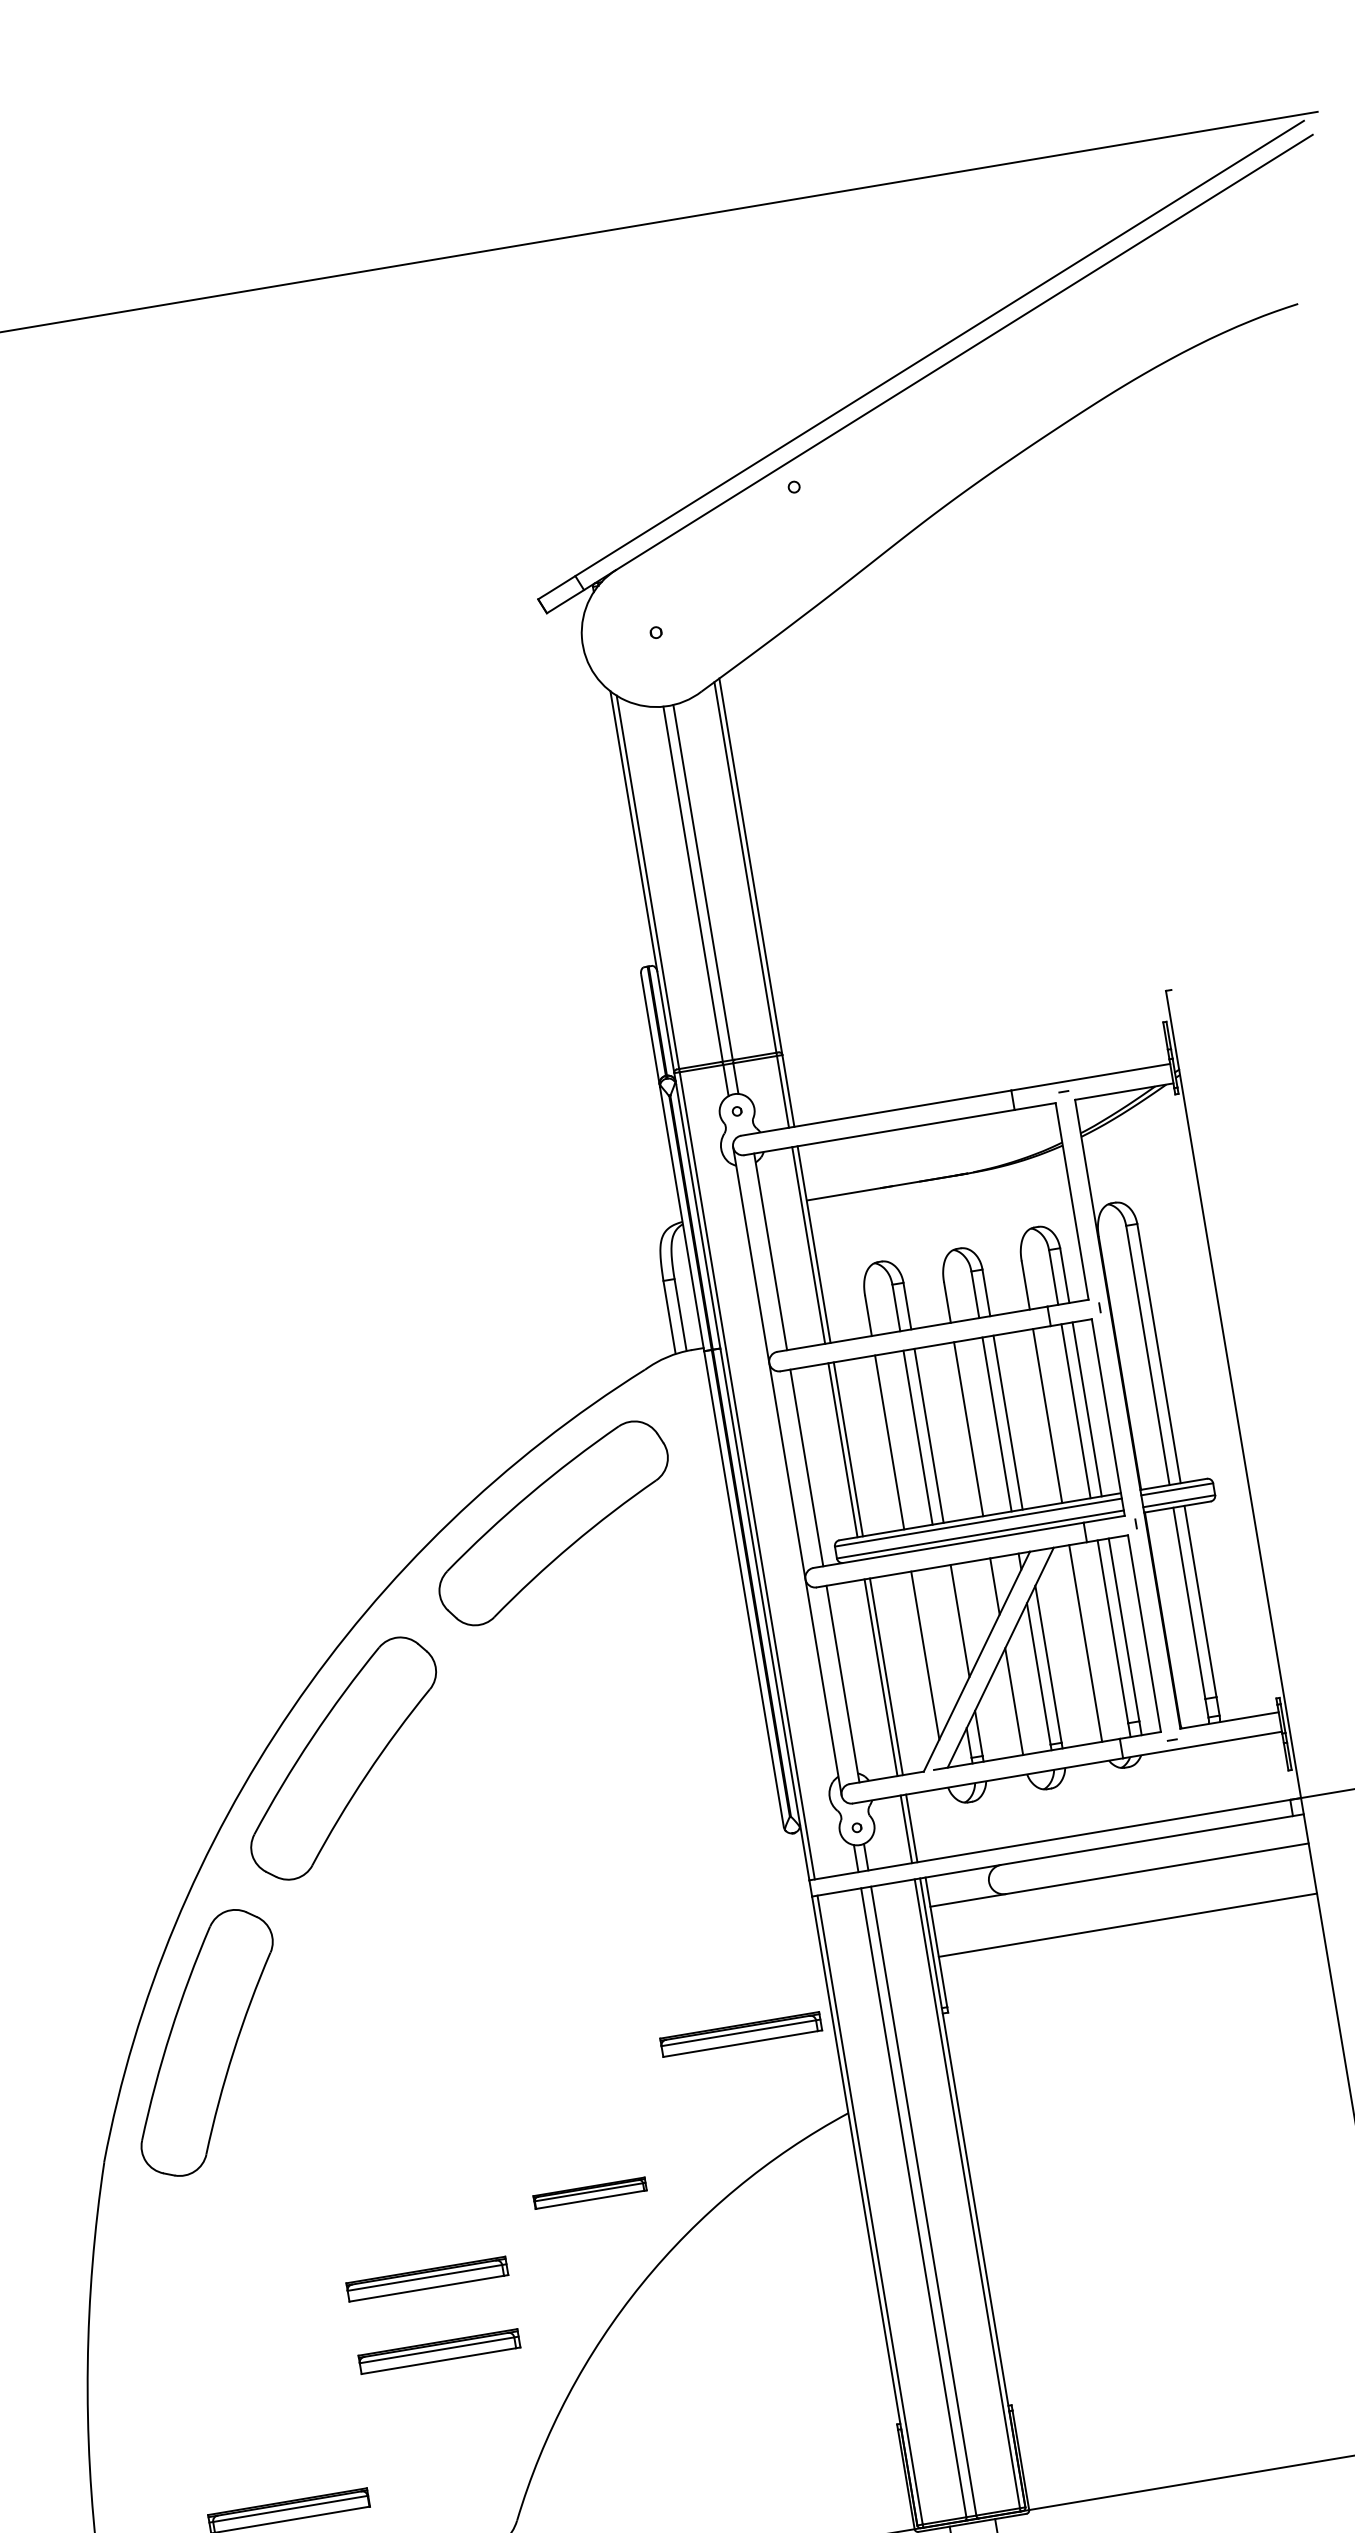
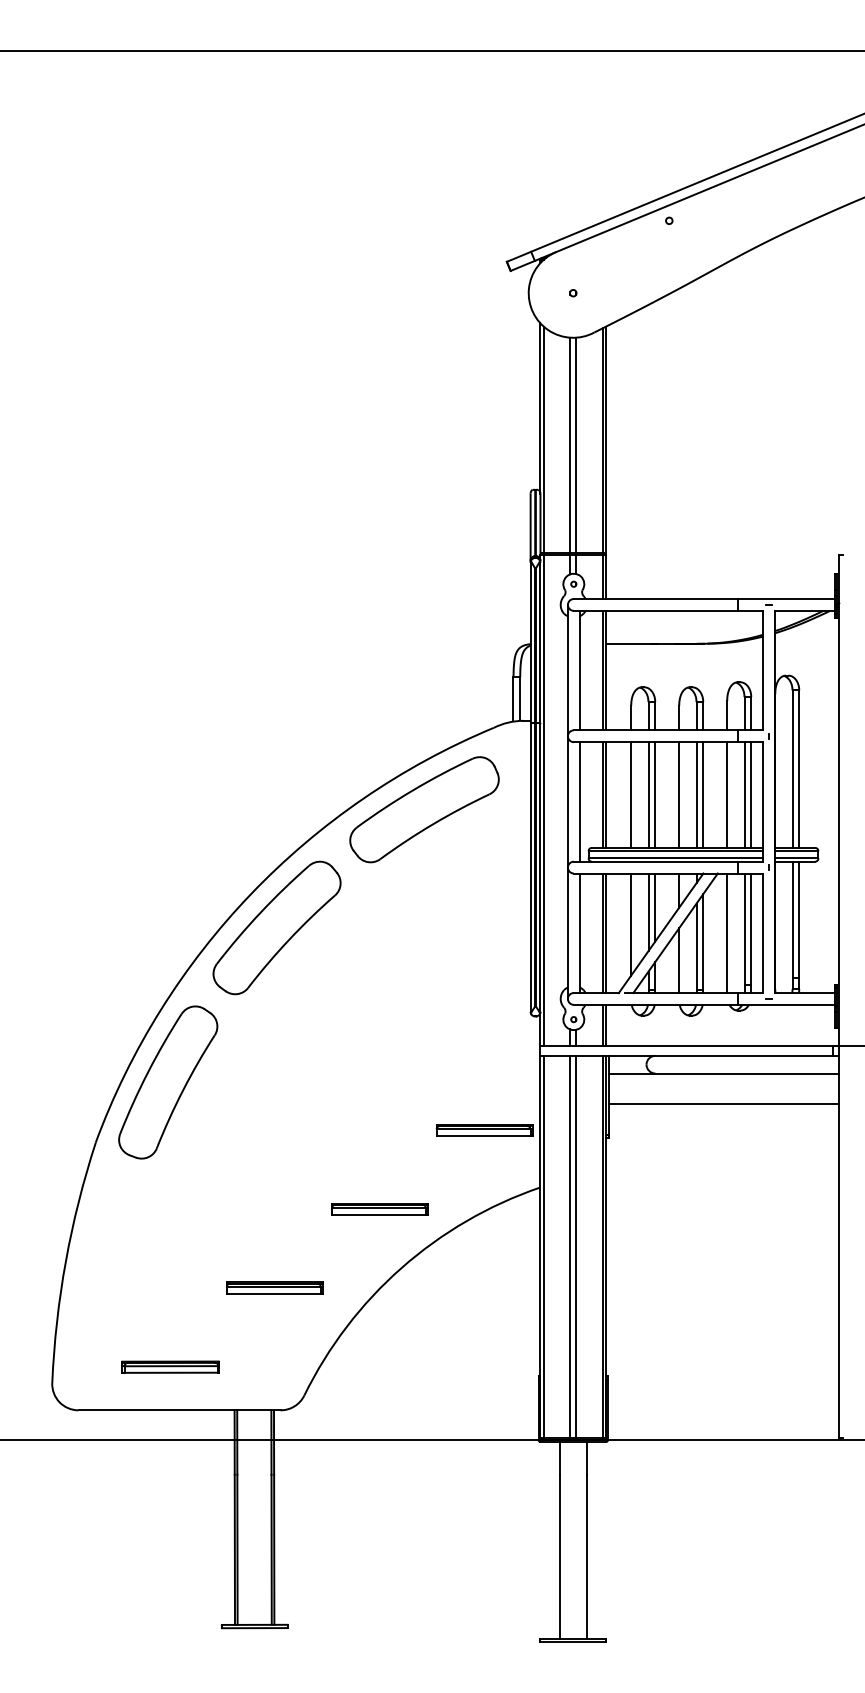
line: (950, 1630) -> (648, 912), added
part: (589, 2193) -> (379, 1209), size x1.43
part: (426, 2278) -> (274, 1243), removed

